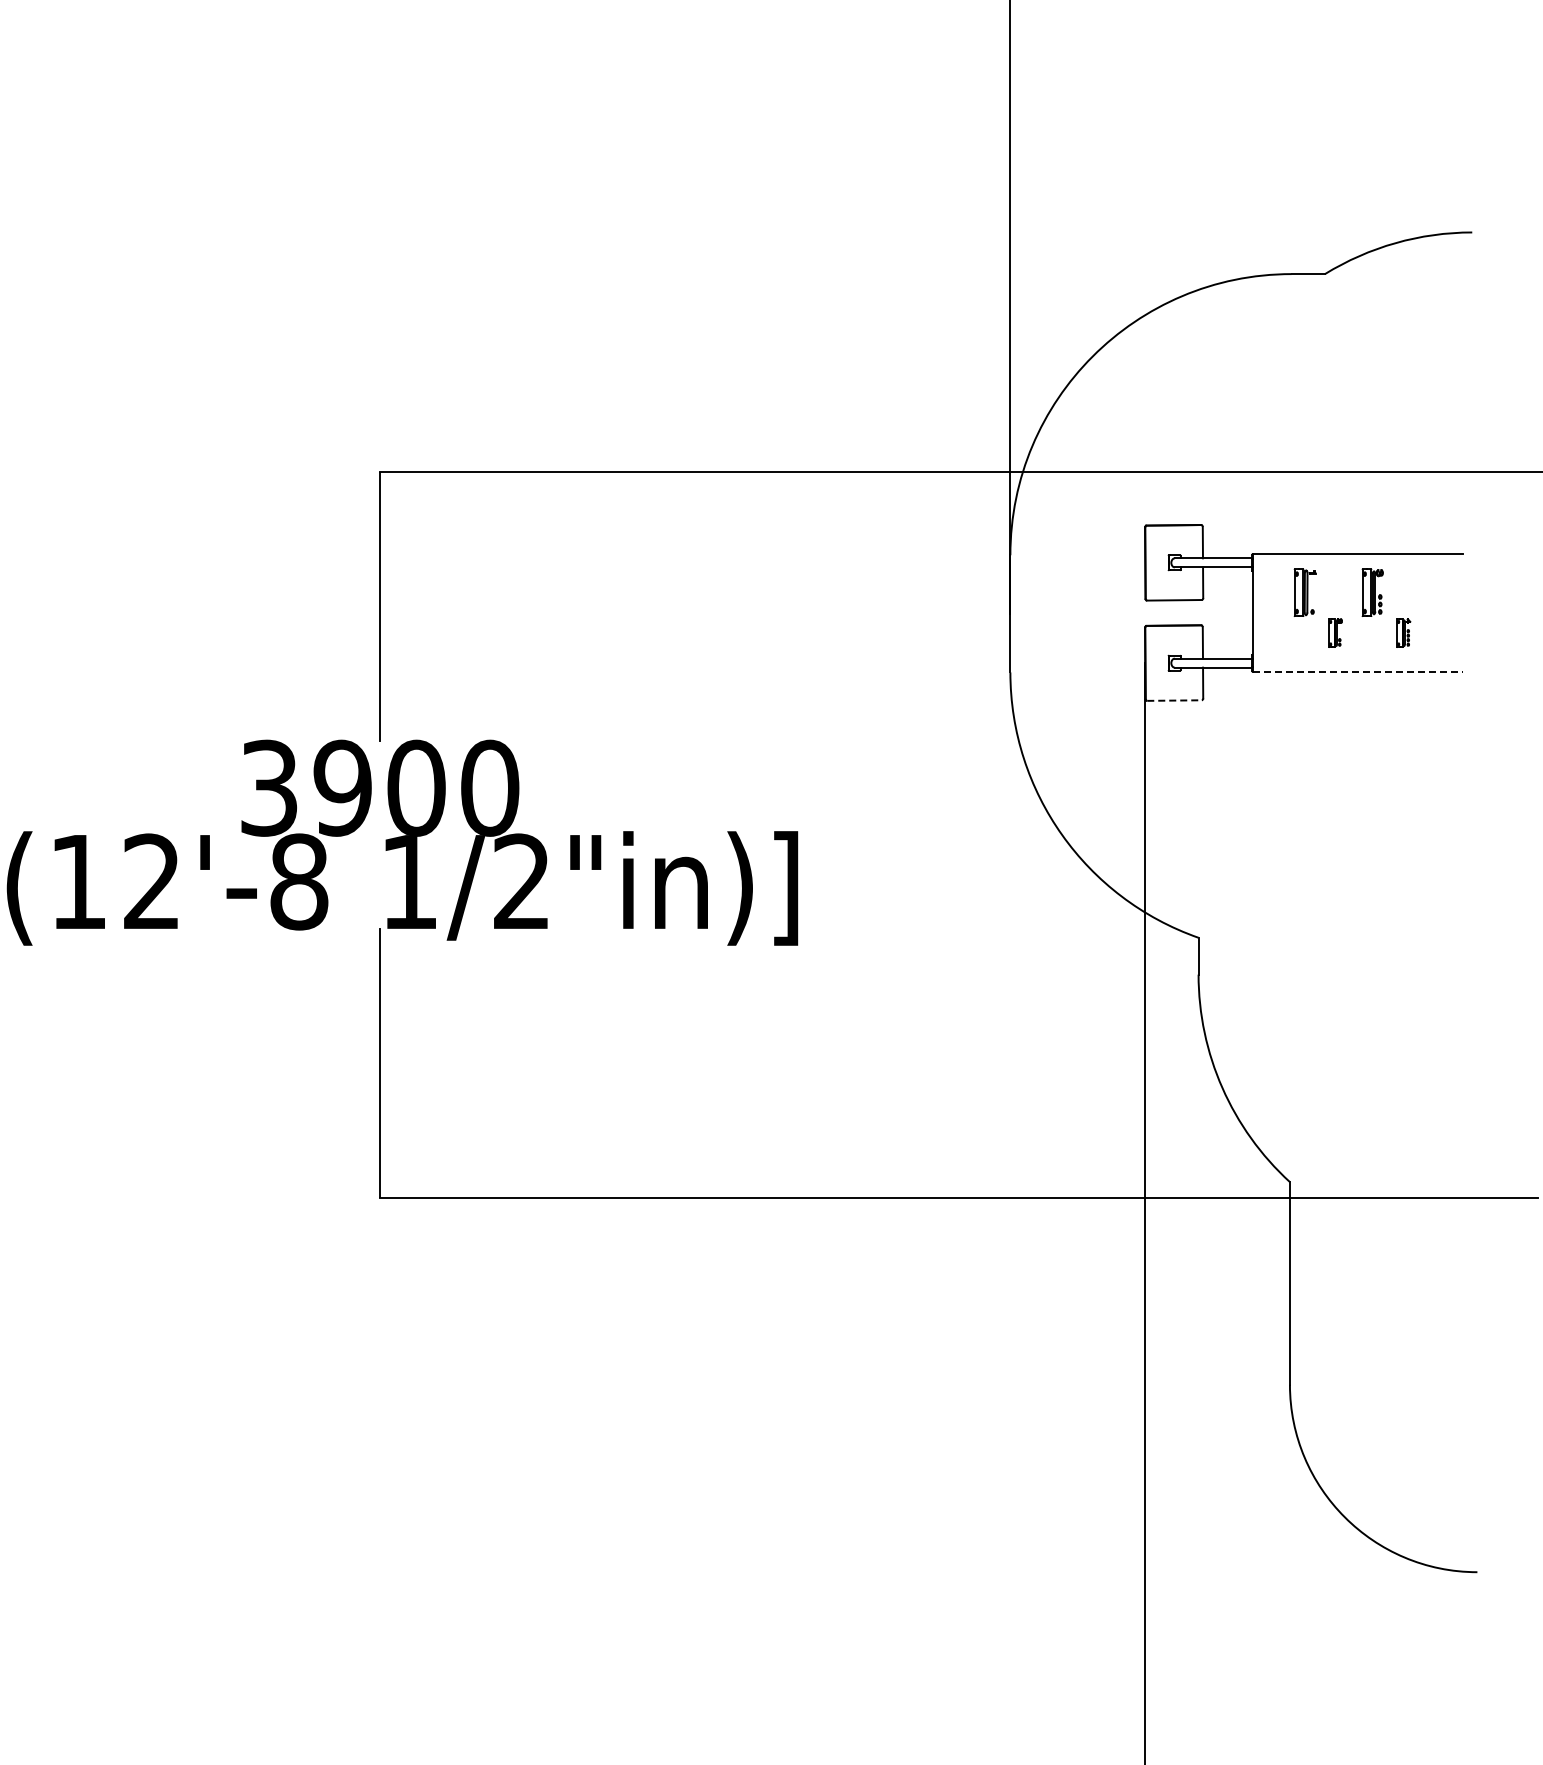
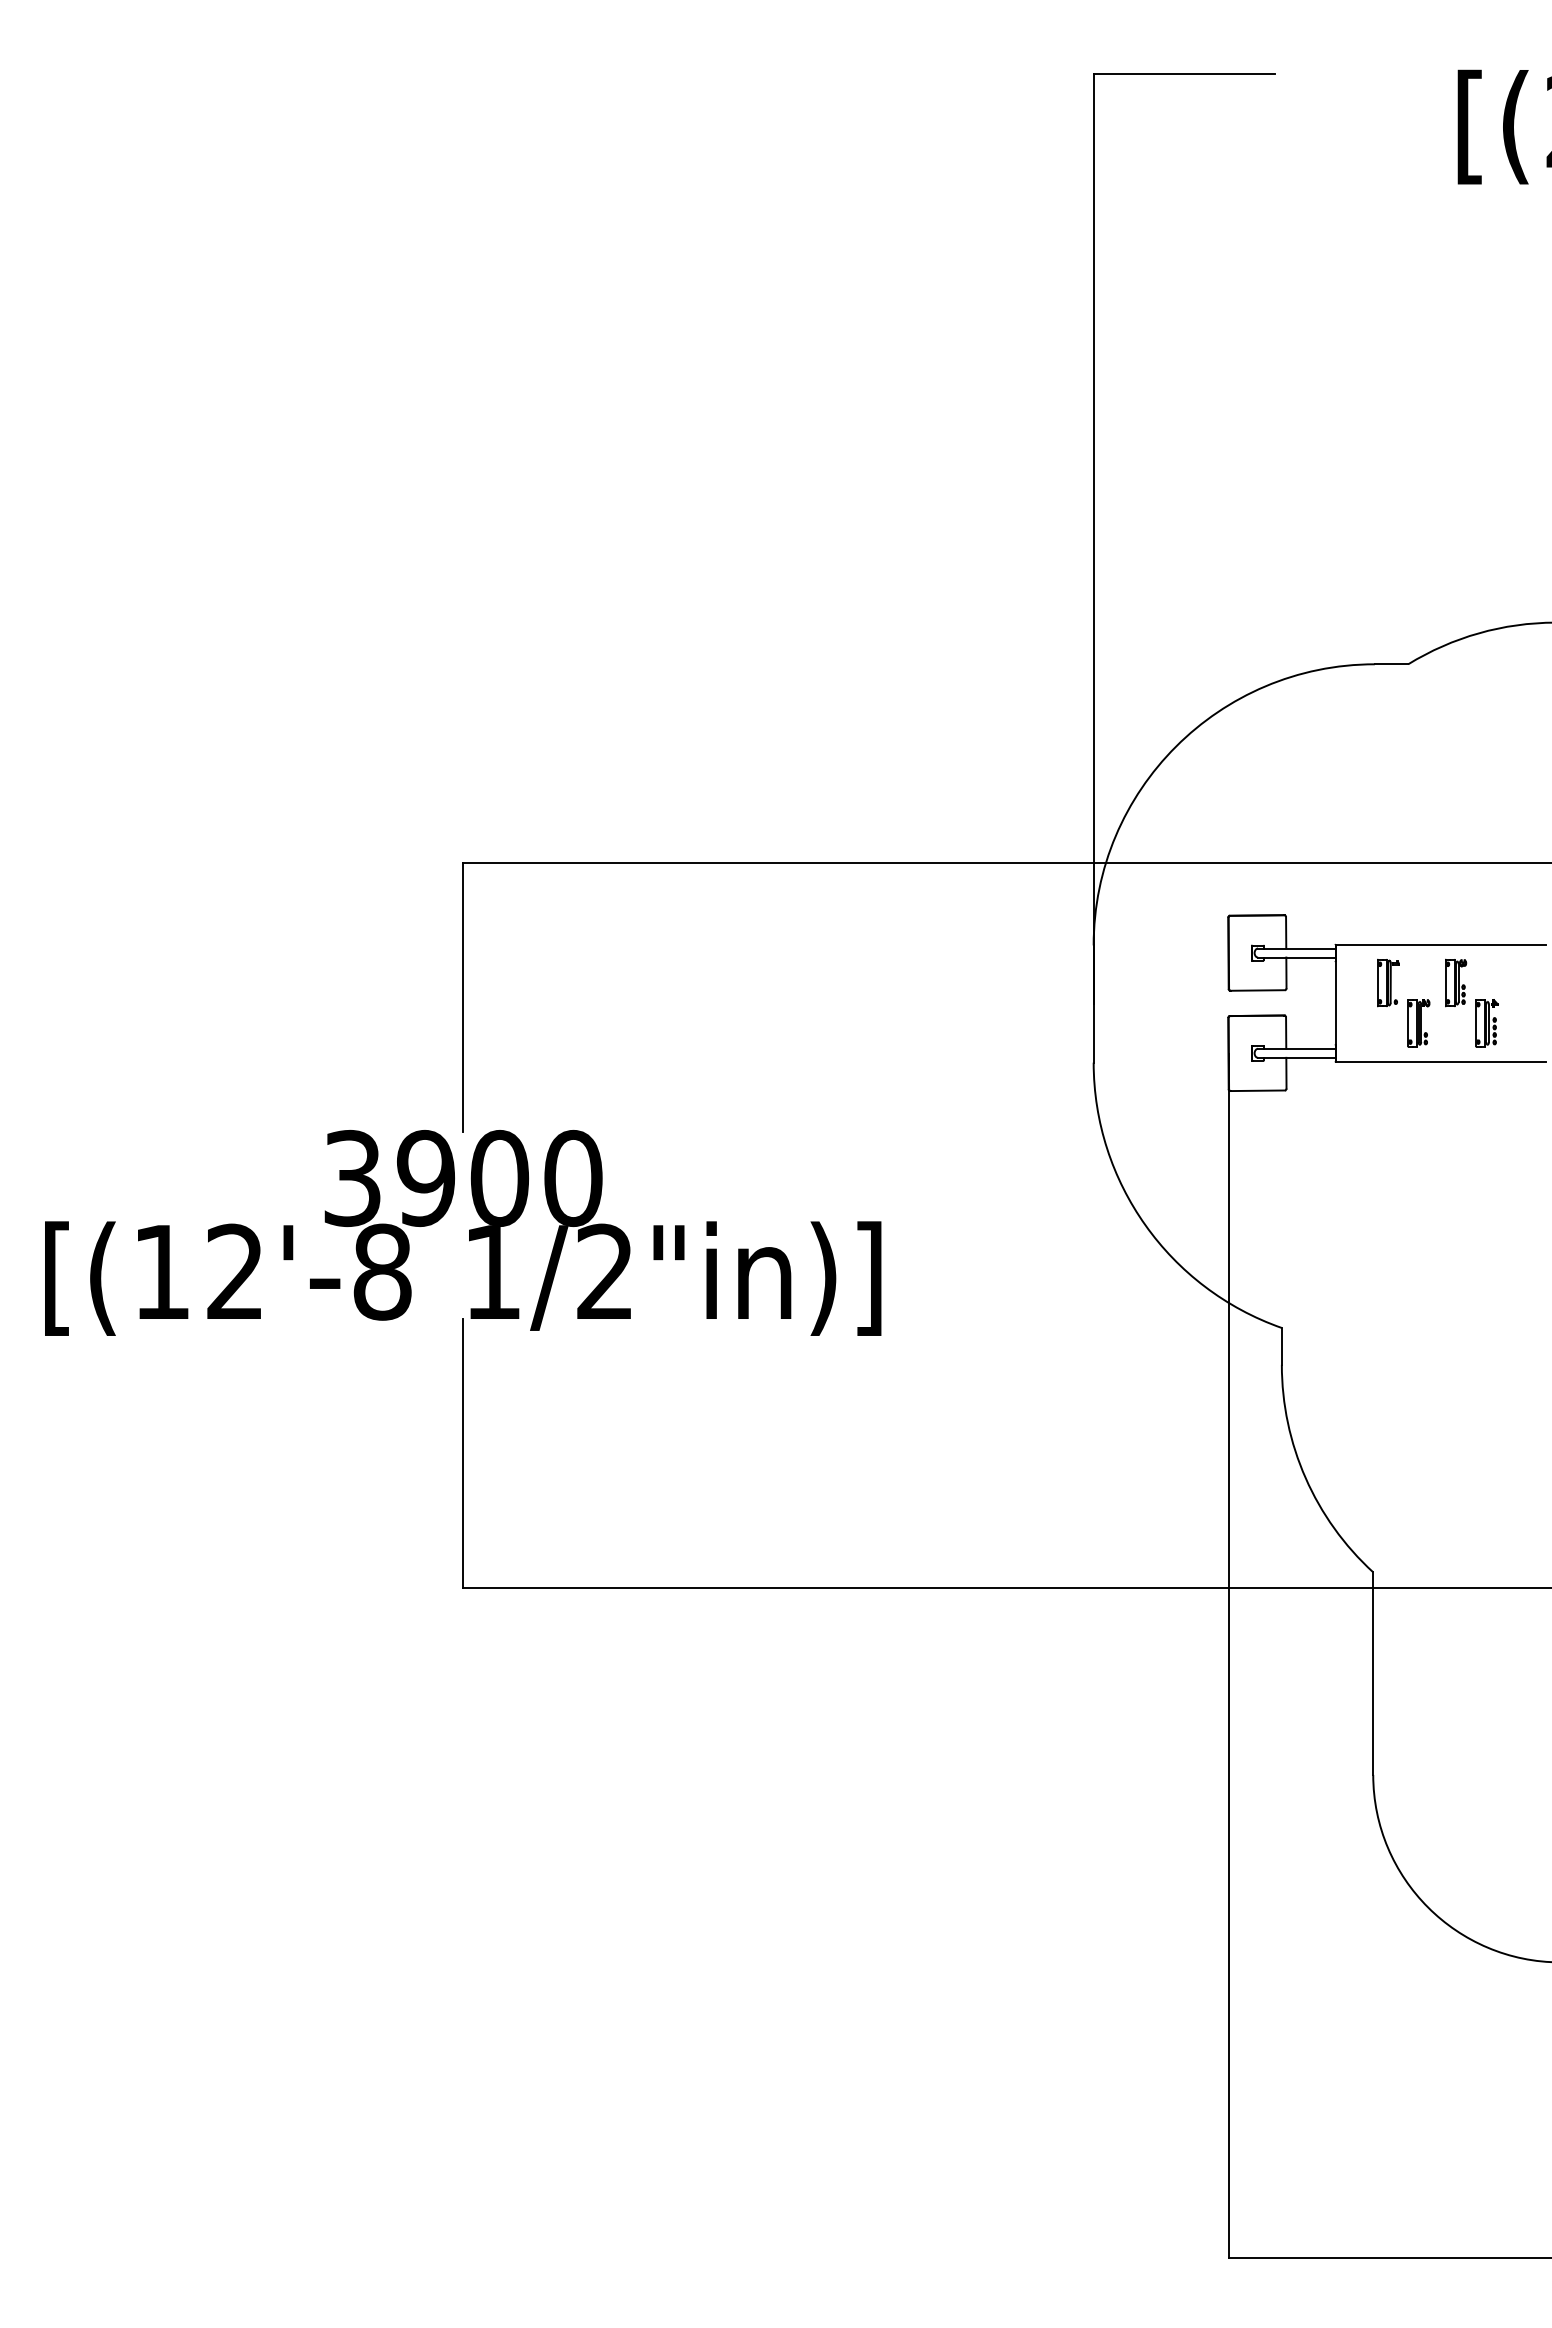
part: (1335, 633) -> (1418, 1023), size x1.67
part: (1403, 633) -> (1486, 1023), size x1.67
line: (1357, 671) -> (1440, 1061), dashed -> solid
line: (1175, 700) -> (1258, 1090), dashed -> solid

